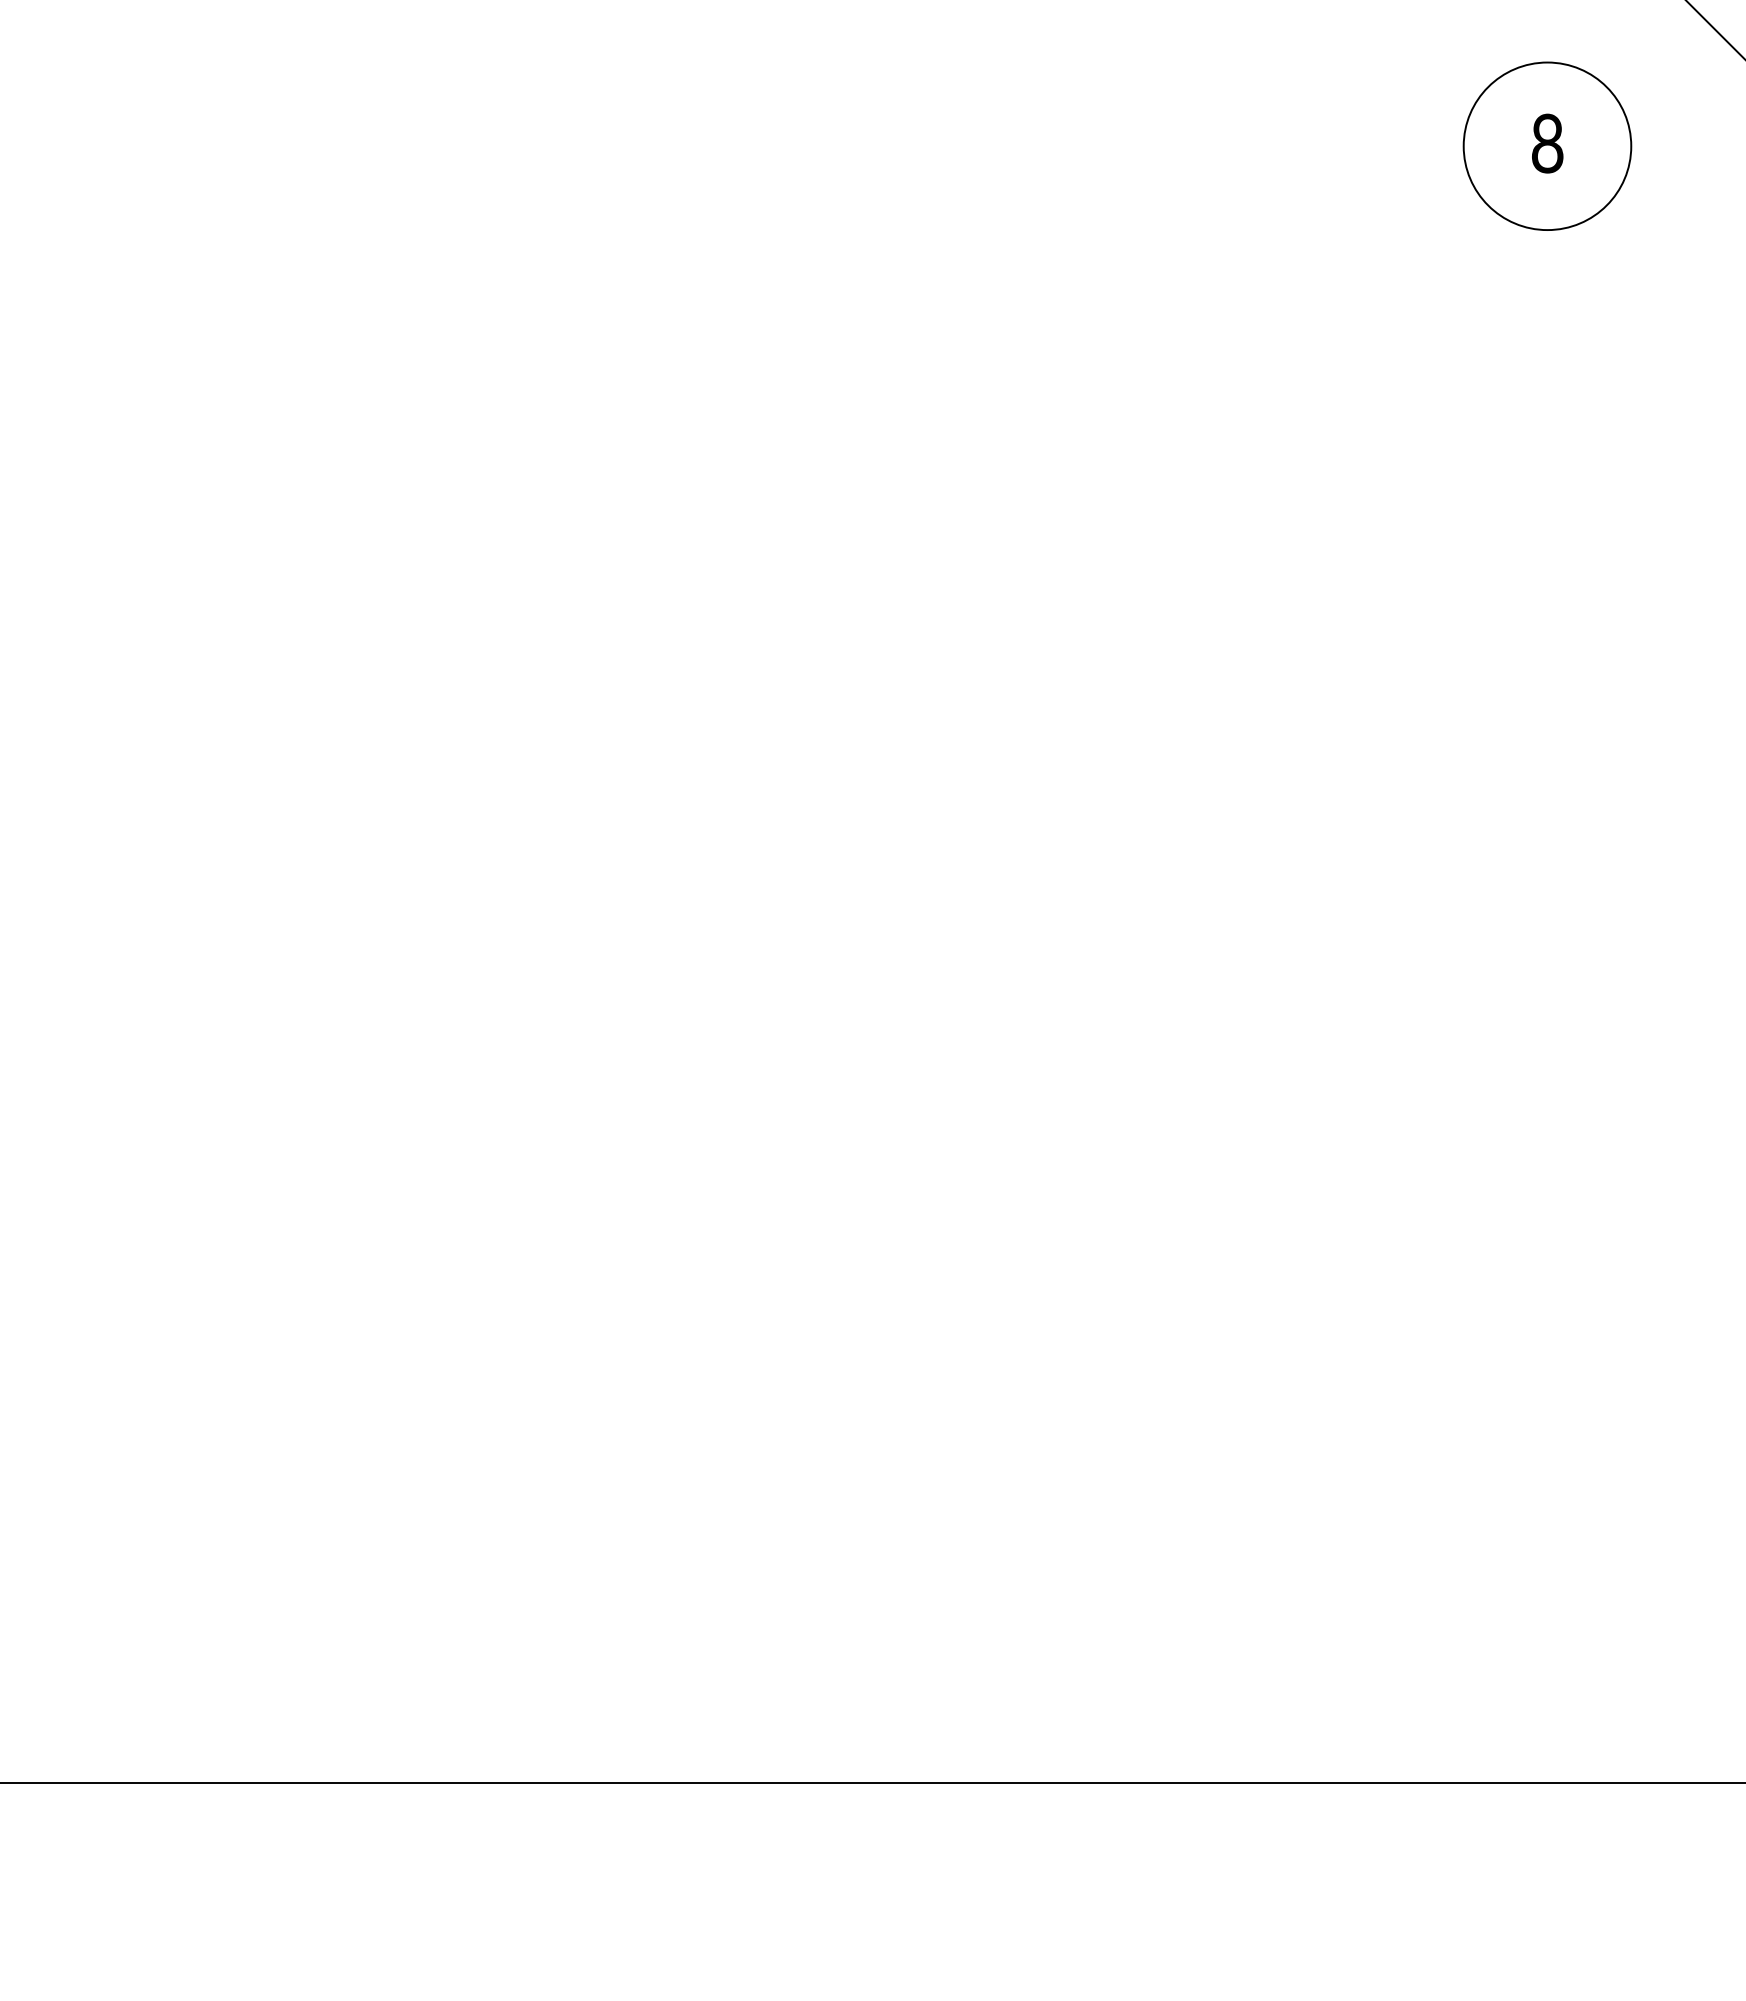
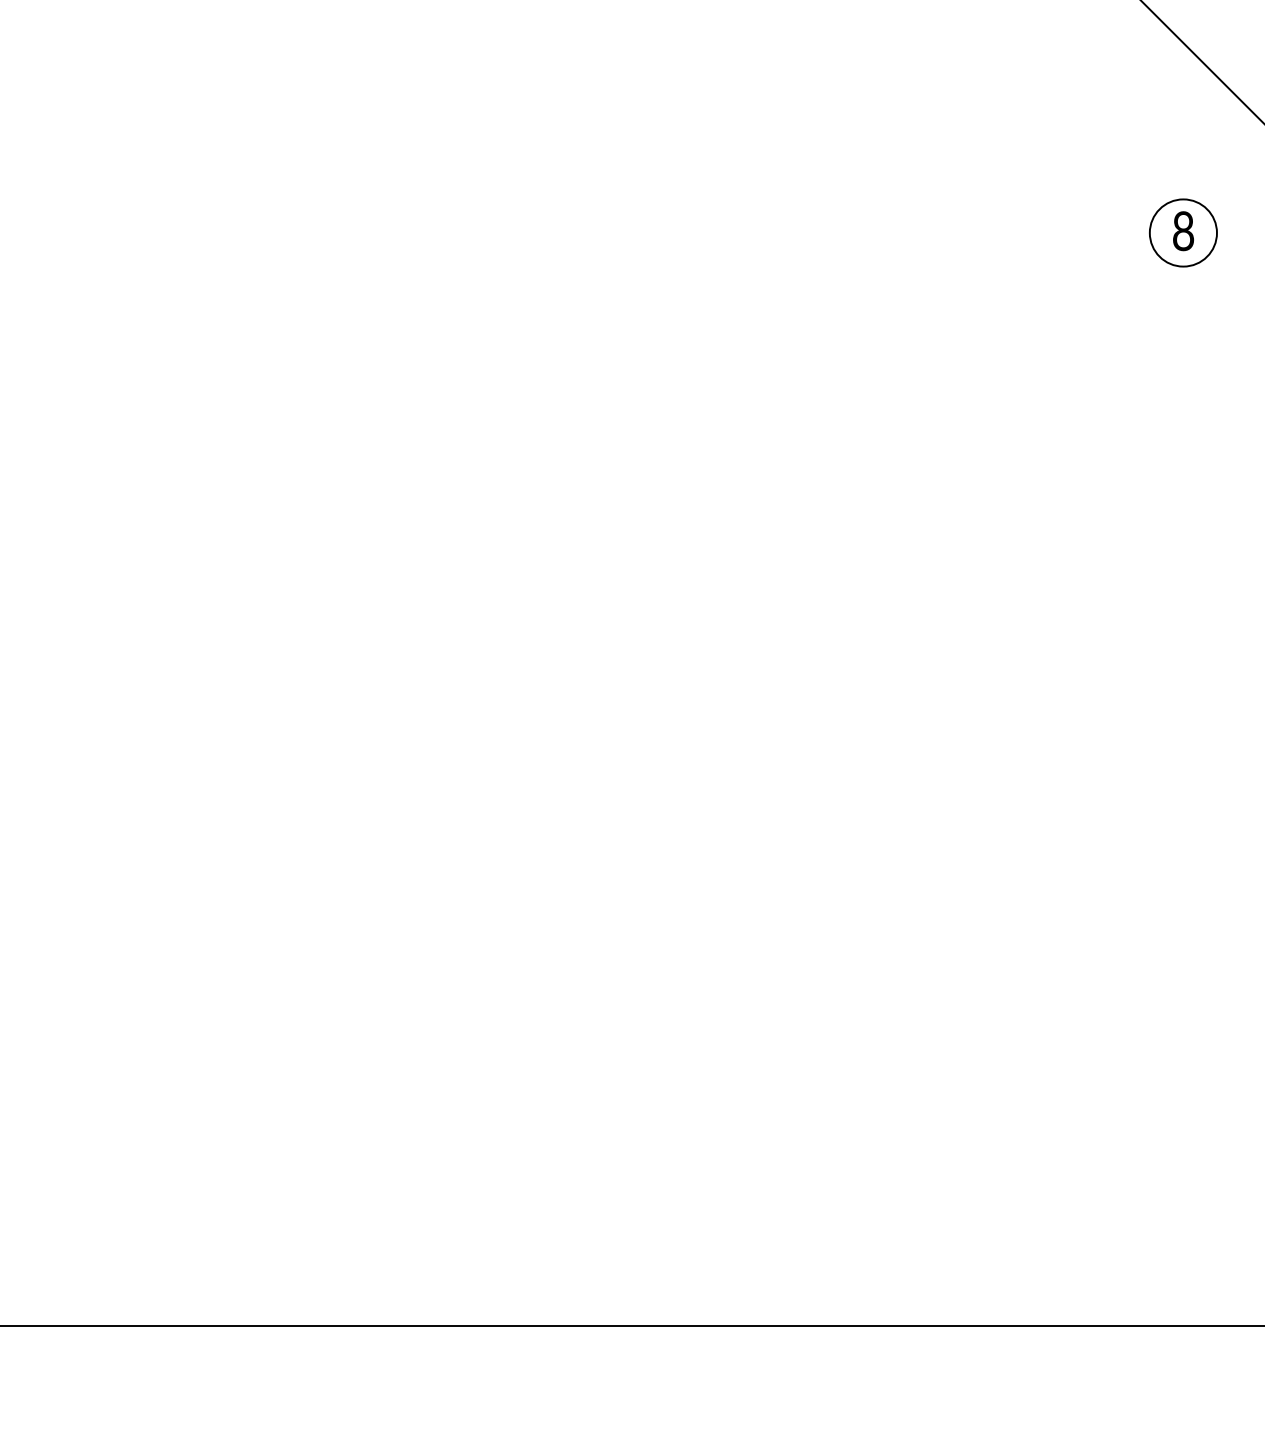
circle: (1547, 145) -> (1183, 232), size x0.6

